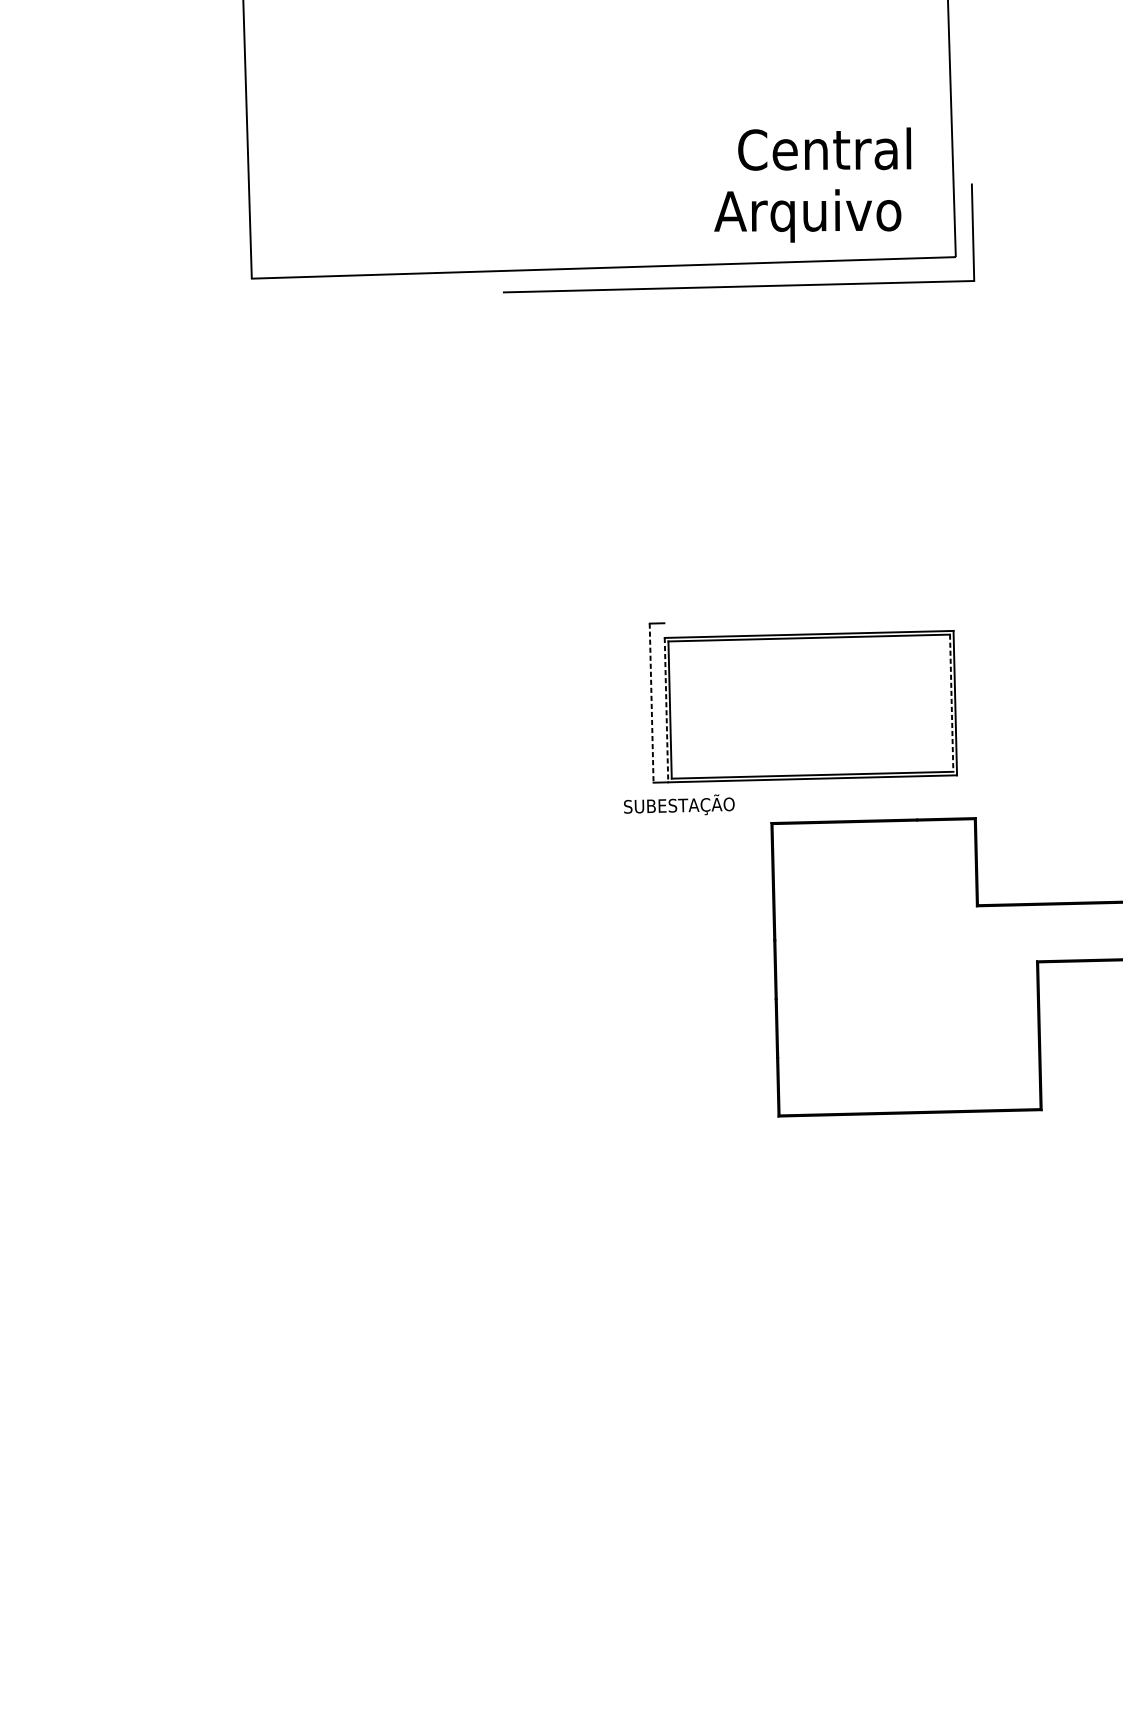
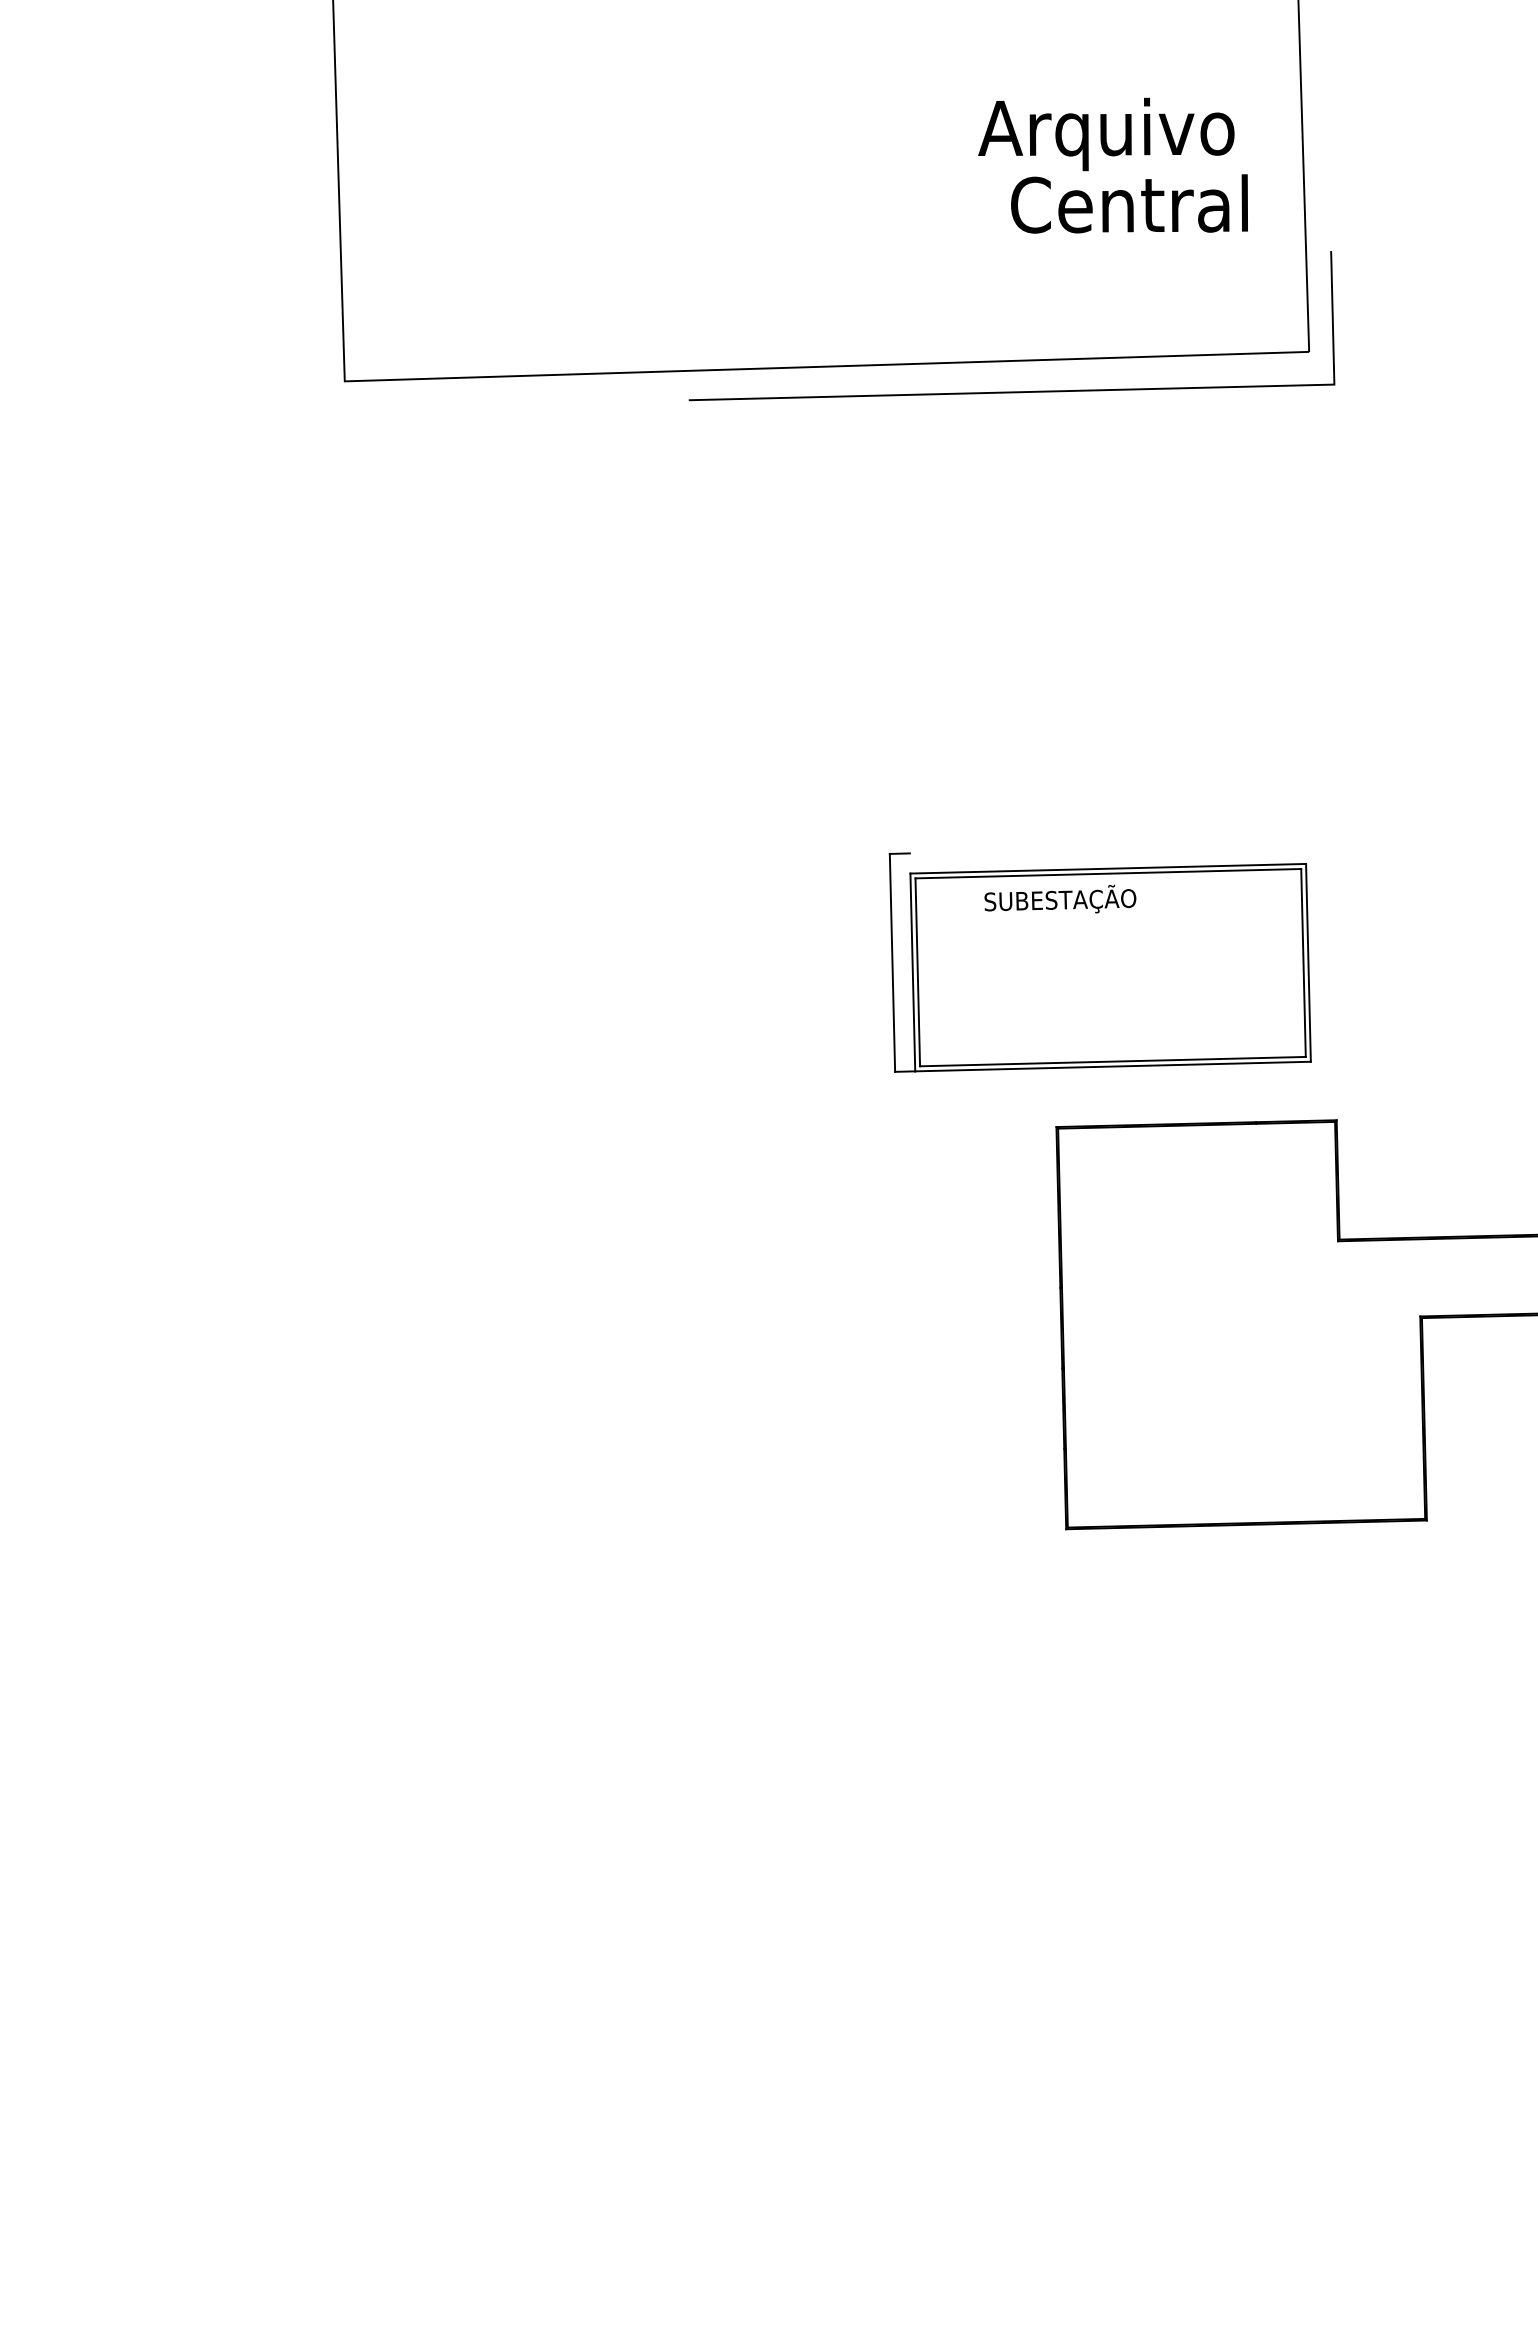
text: (807, 215) -> (1106, 134), moved
line: (651, 702) -> (892, 962), dashed -> solid
line: (951, 702) -> (1303, 962), dashed -> solid
line: (666, 710) -> (912, 972), dashed -> solid
text: (679, 804) -> (1060, 898), moved

